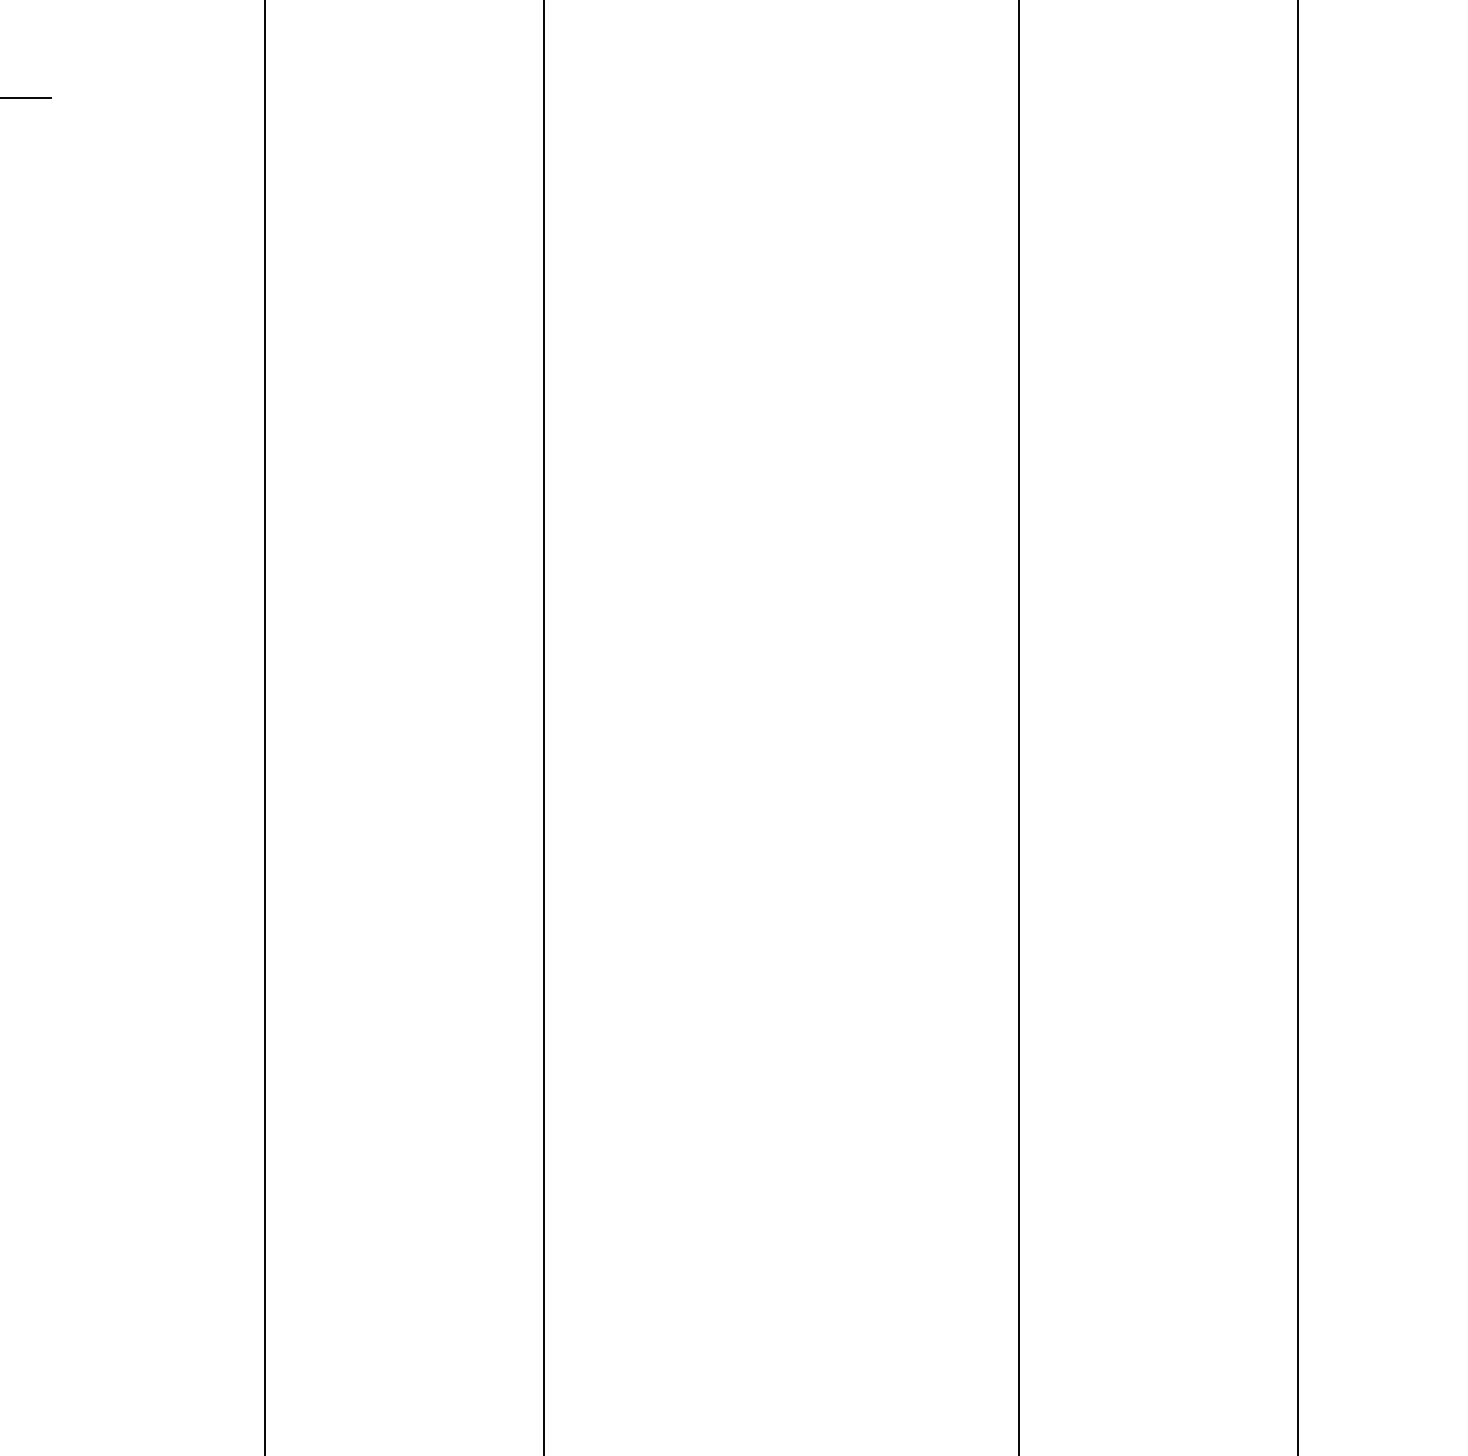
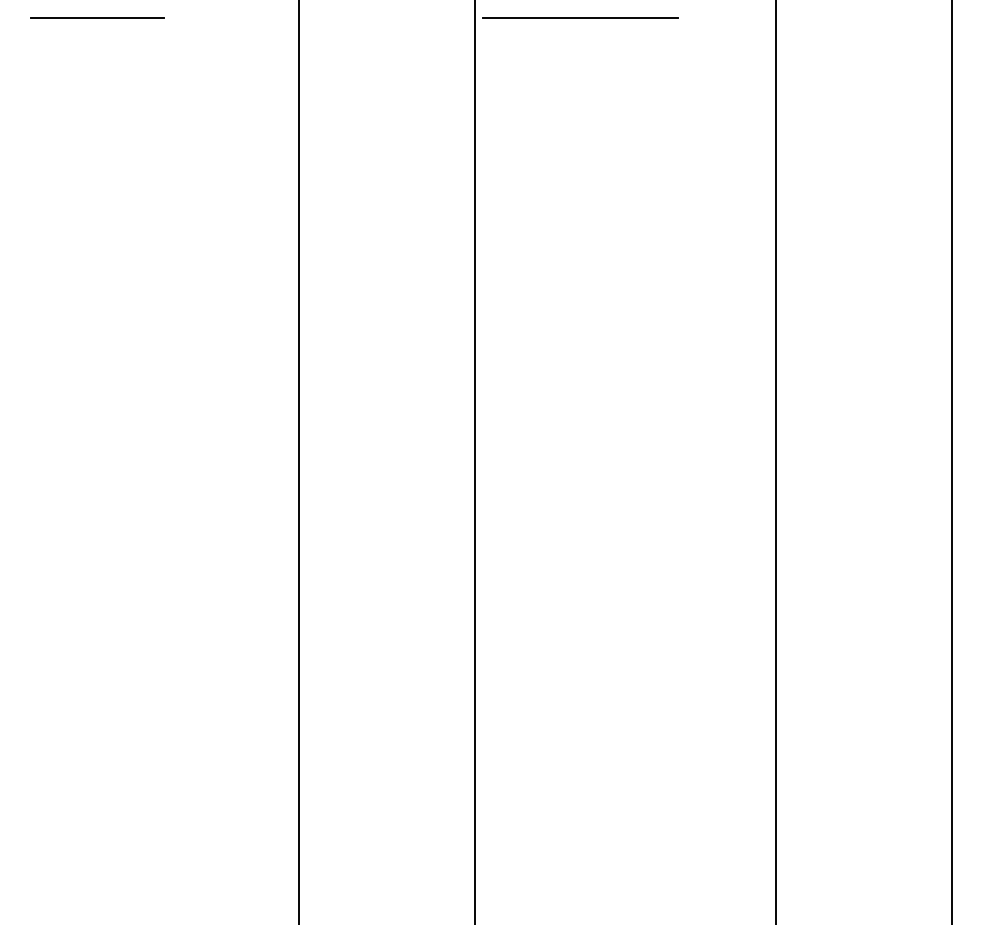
line: (710, 97) -> (580, 17), added

